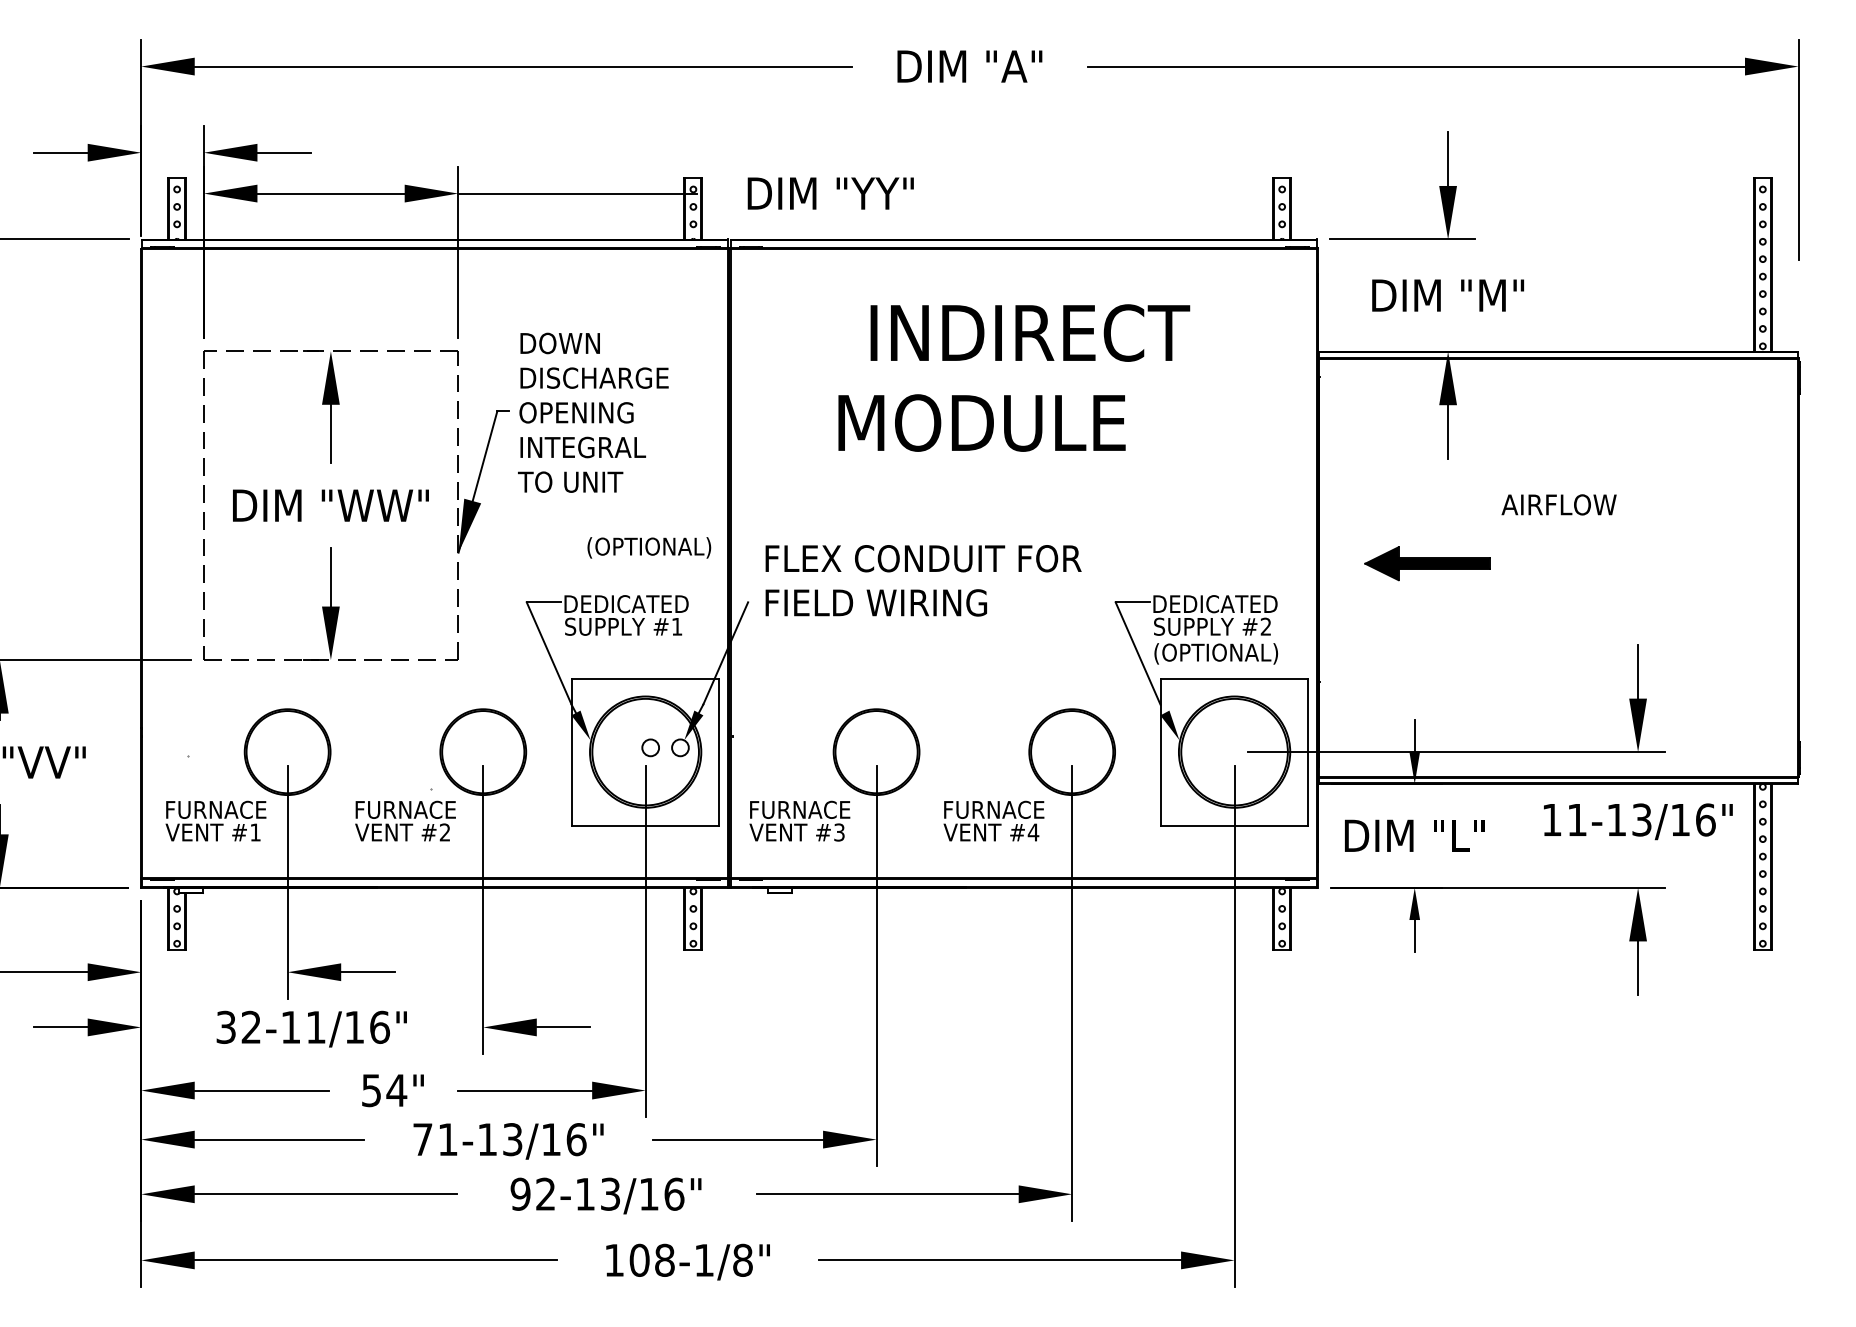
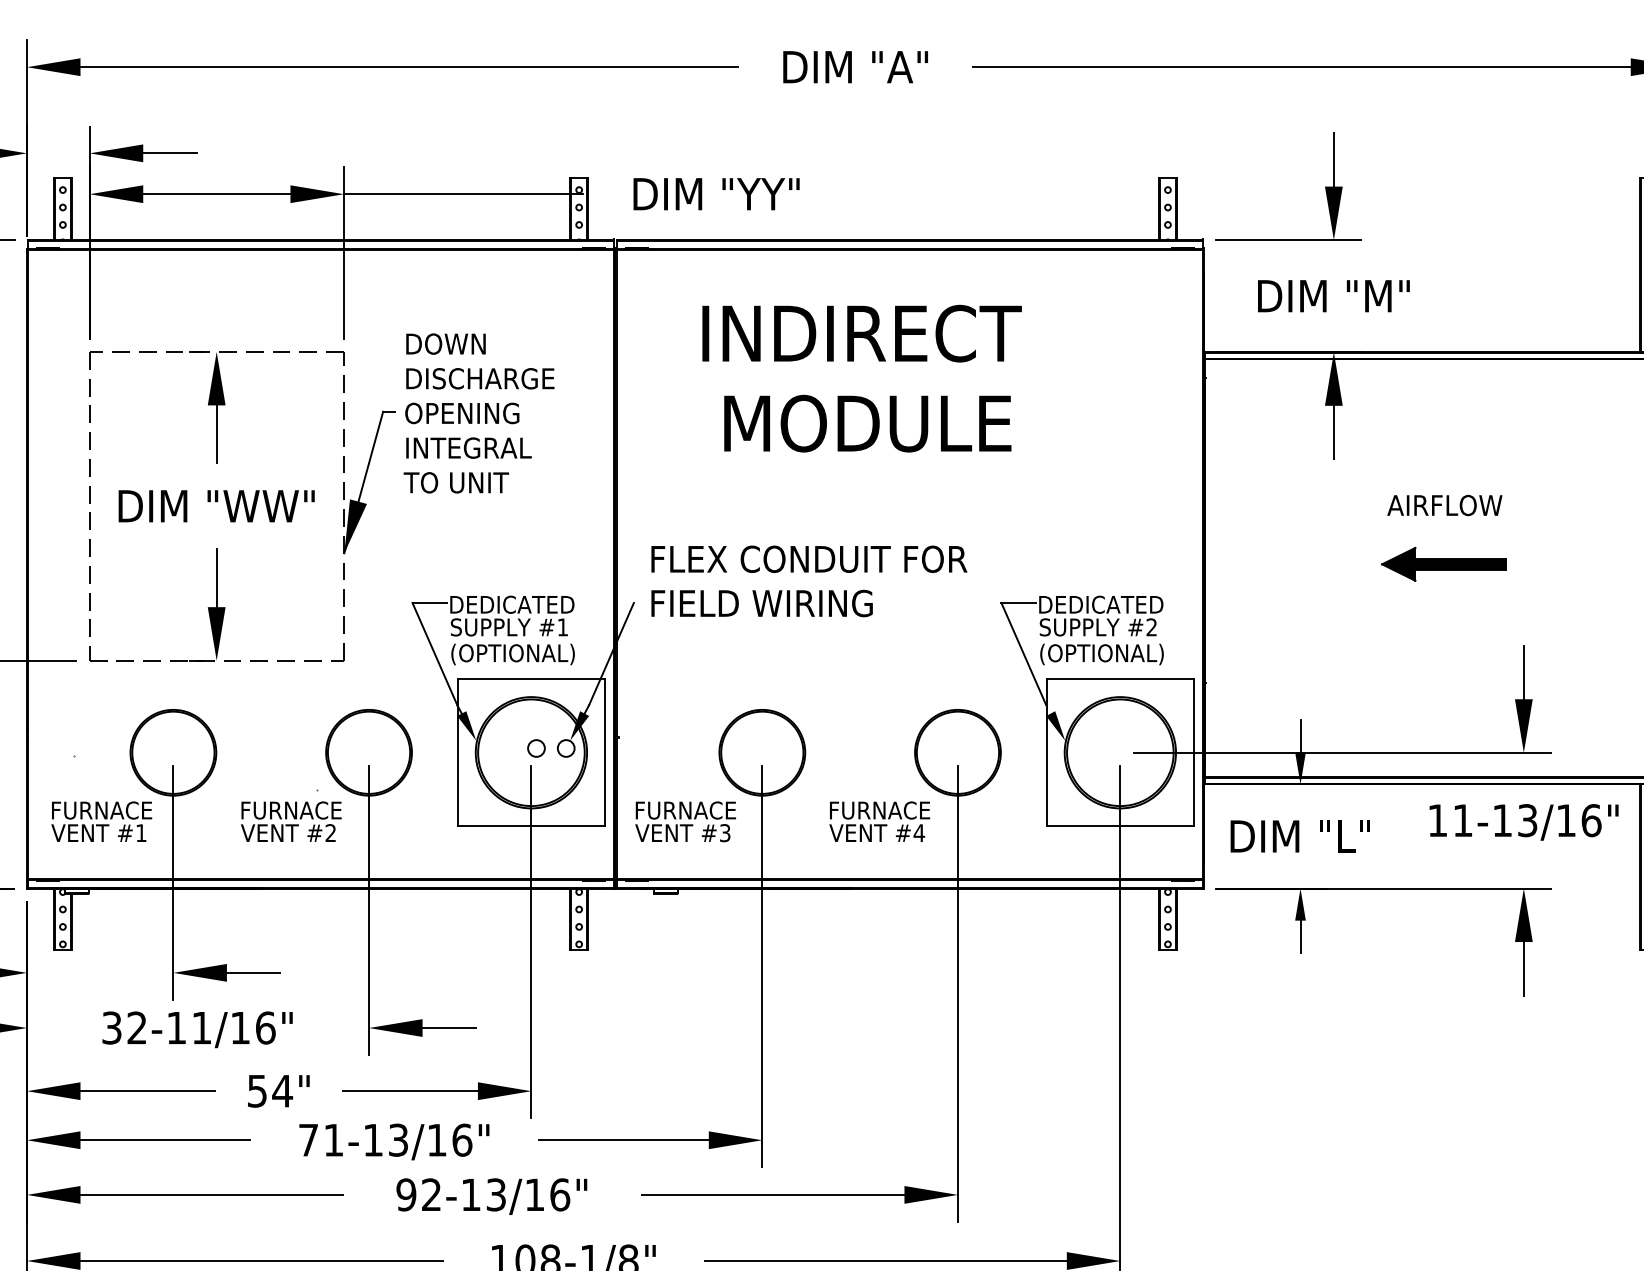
text: (1030, 332) -> (862, 333), moved
text: (649, 547) -> (513, 654), moved
part: (1427, 563) -> (1444, 564), moved

